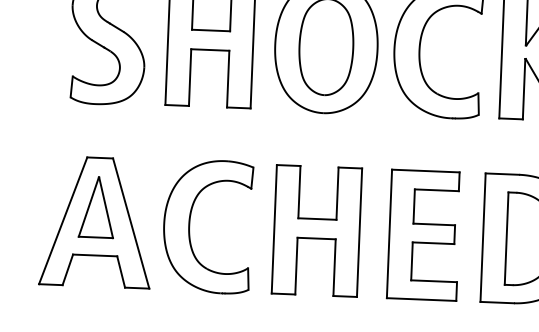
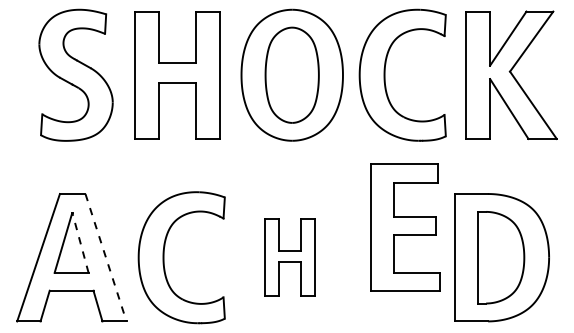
line: (106, 208) -> (80, 243), solid -> dashed
line: (131, 223) -> (106, 257), solid -> dashed
part: (316, 230) -> (289, 257), size x0.6
part: (424, 235) -> (405, 227), moved

